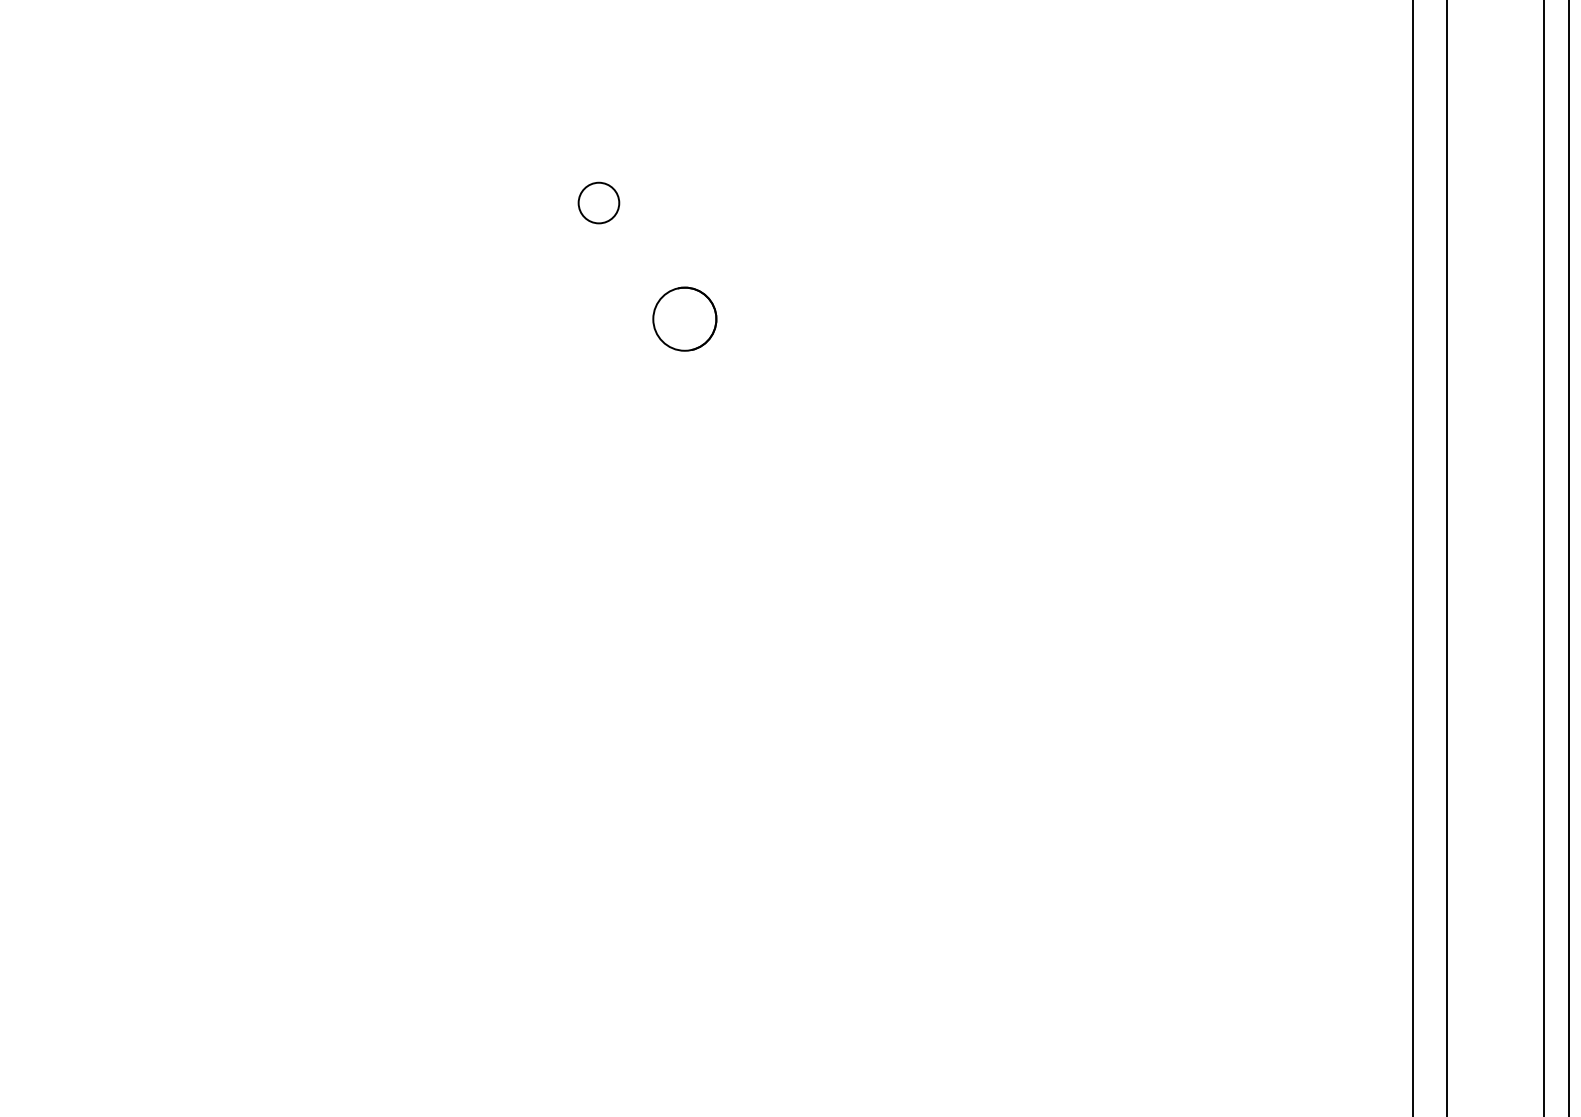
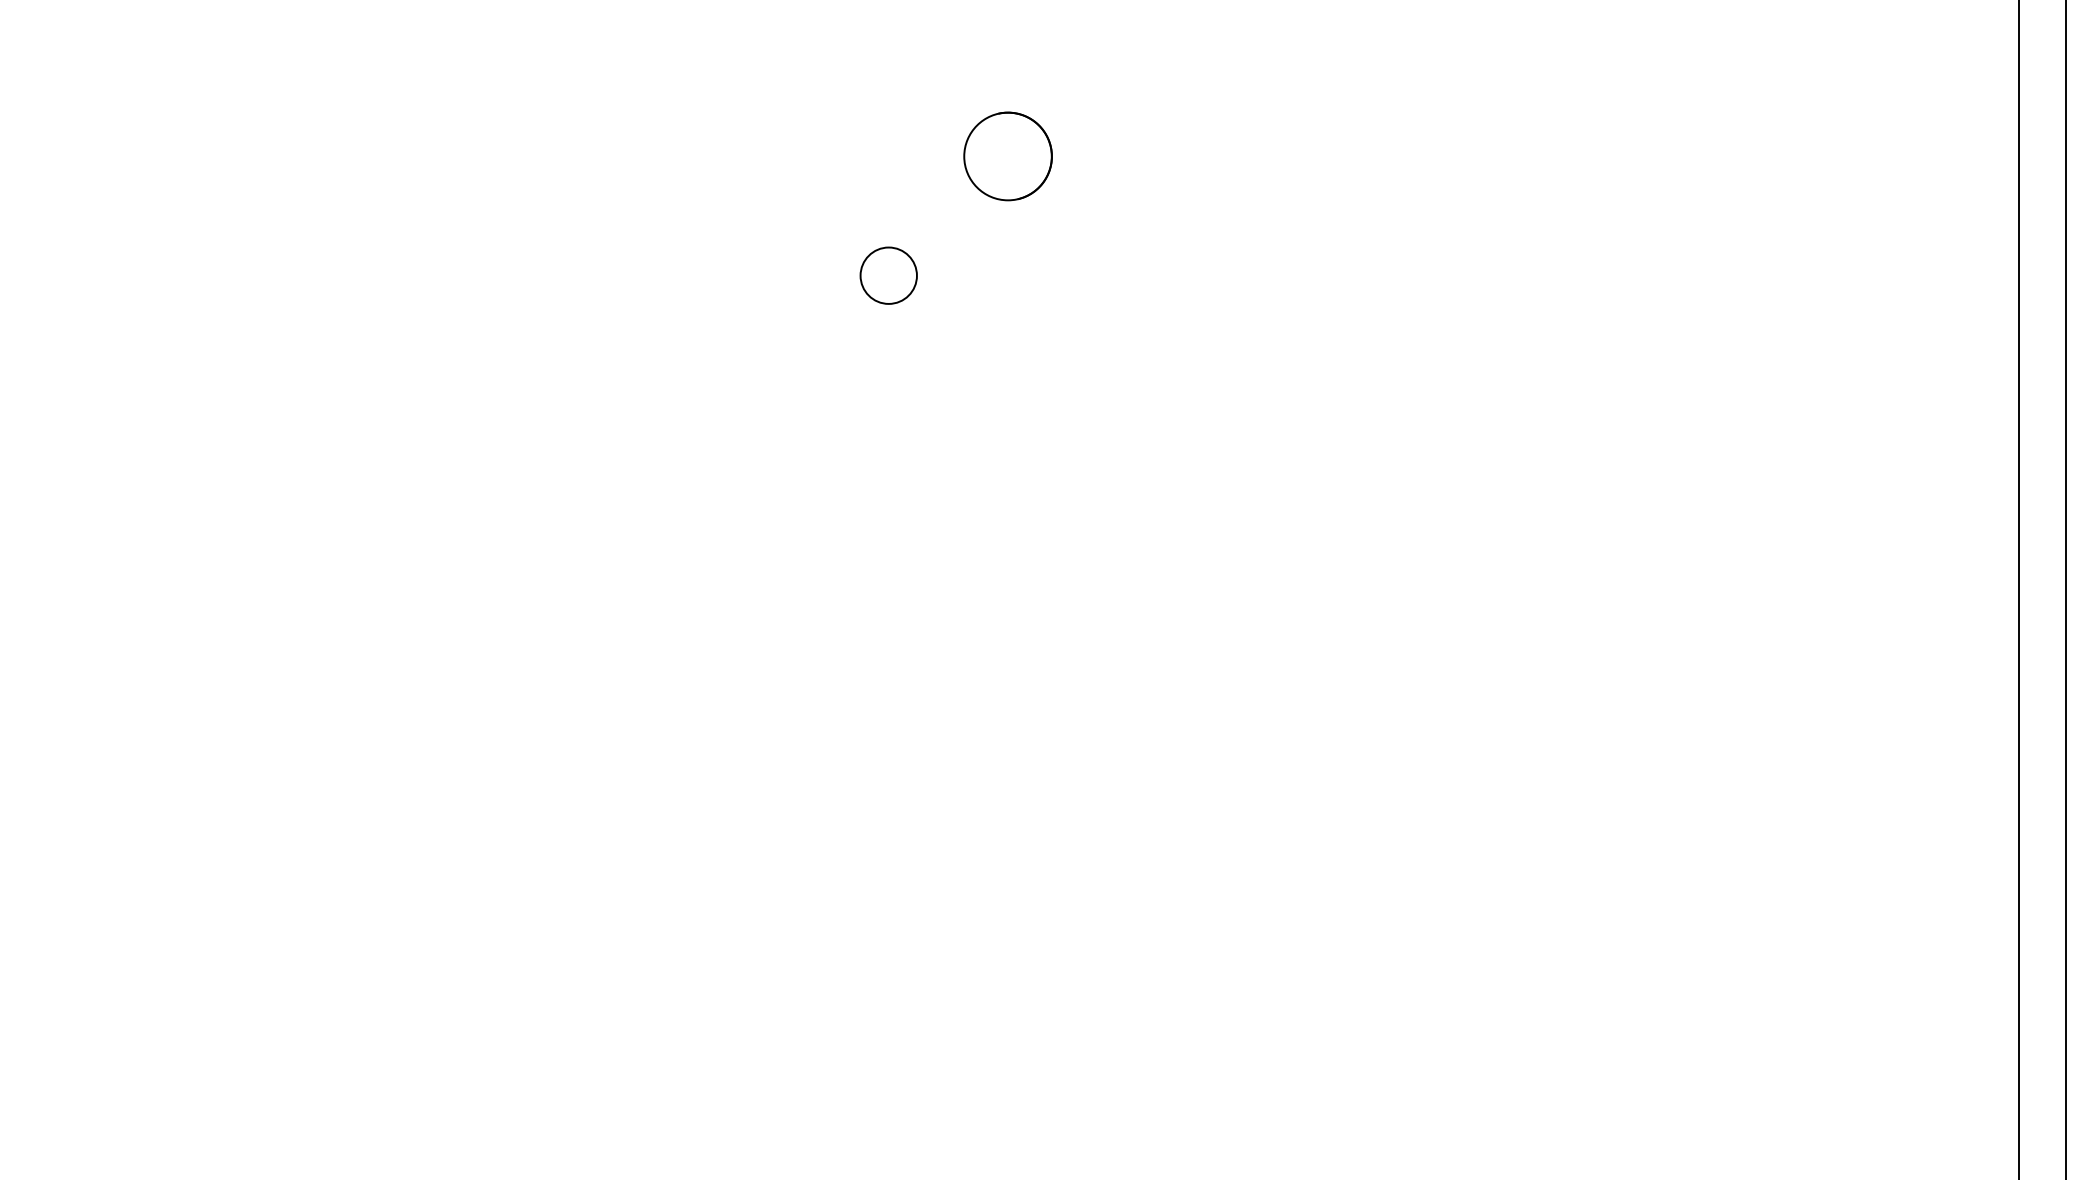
circle: (598, 202) -> (888, 274), moved
circle: (684, 318) -> (1007, 155), moved

